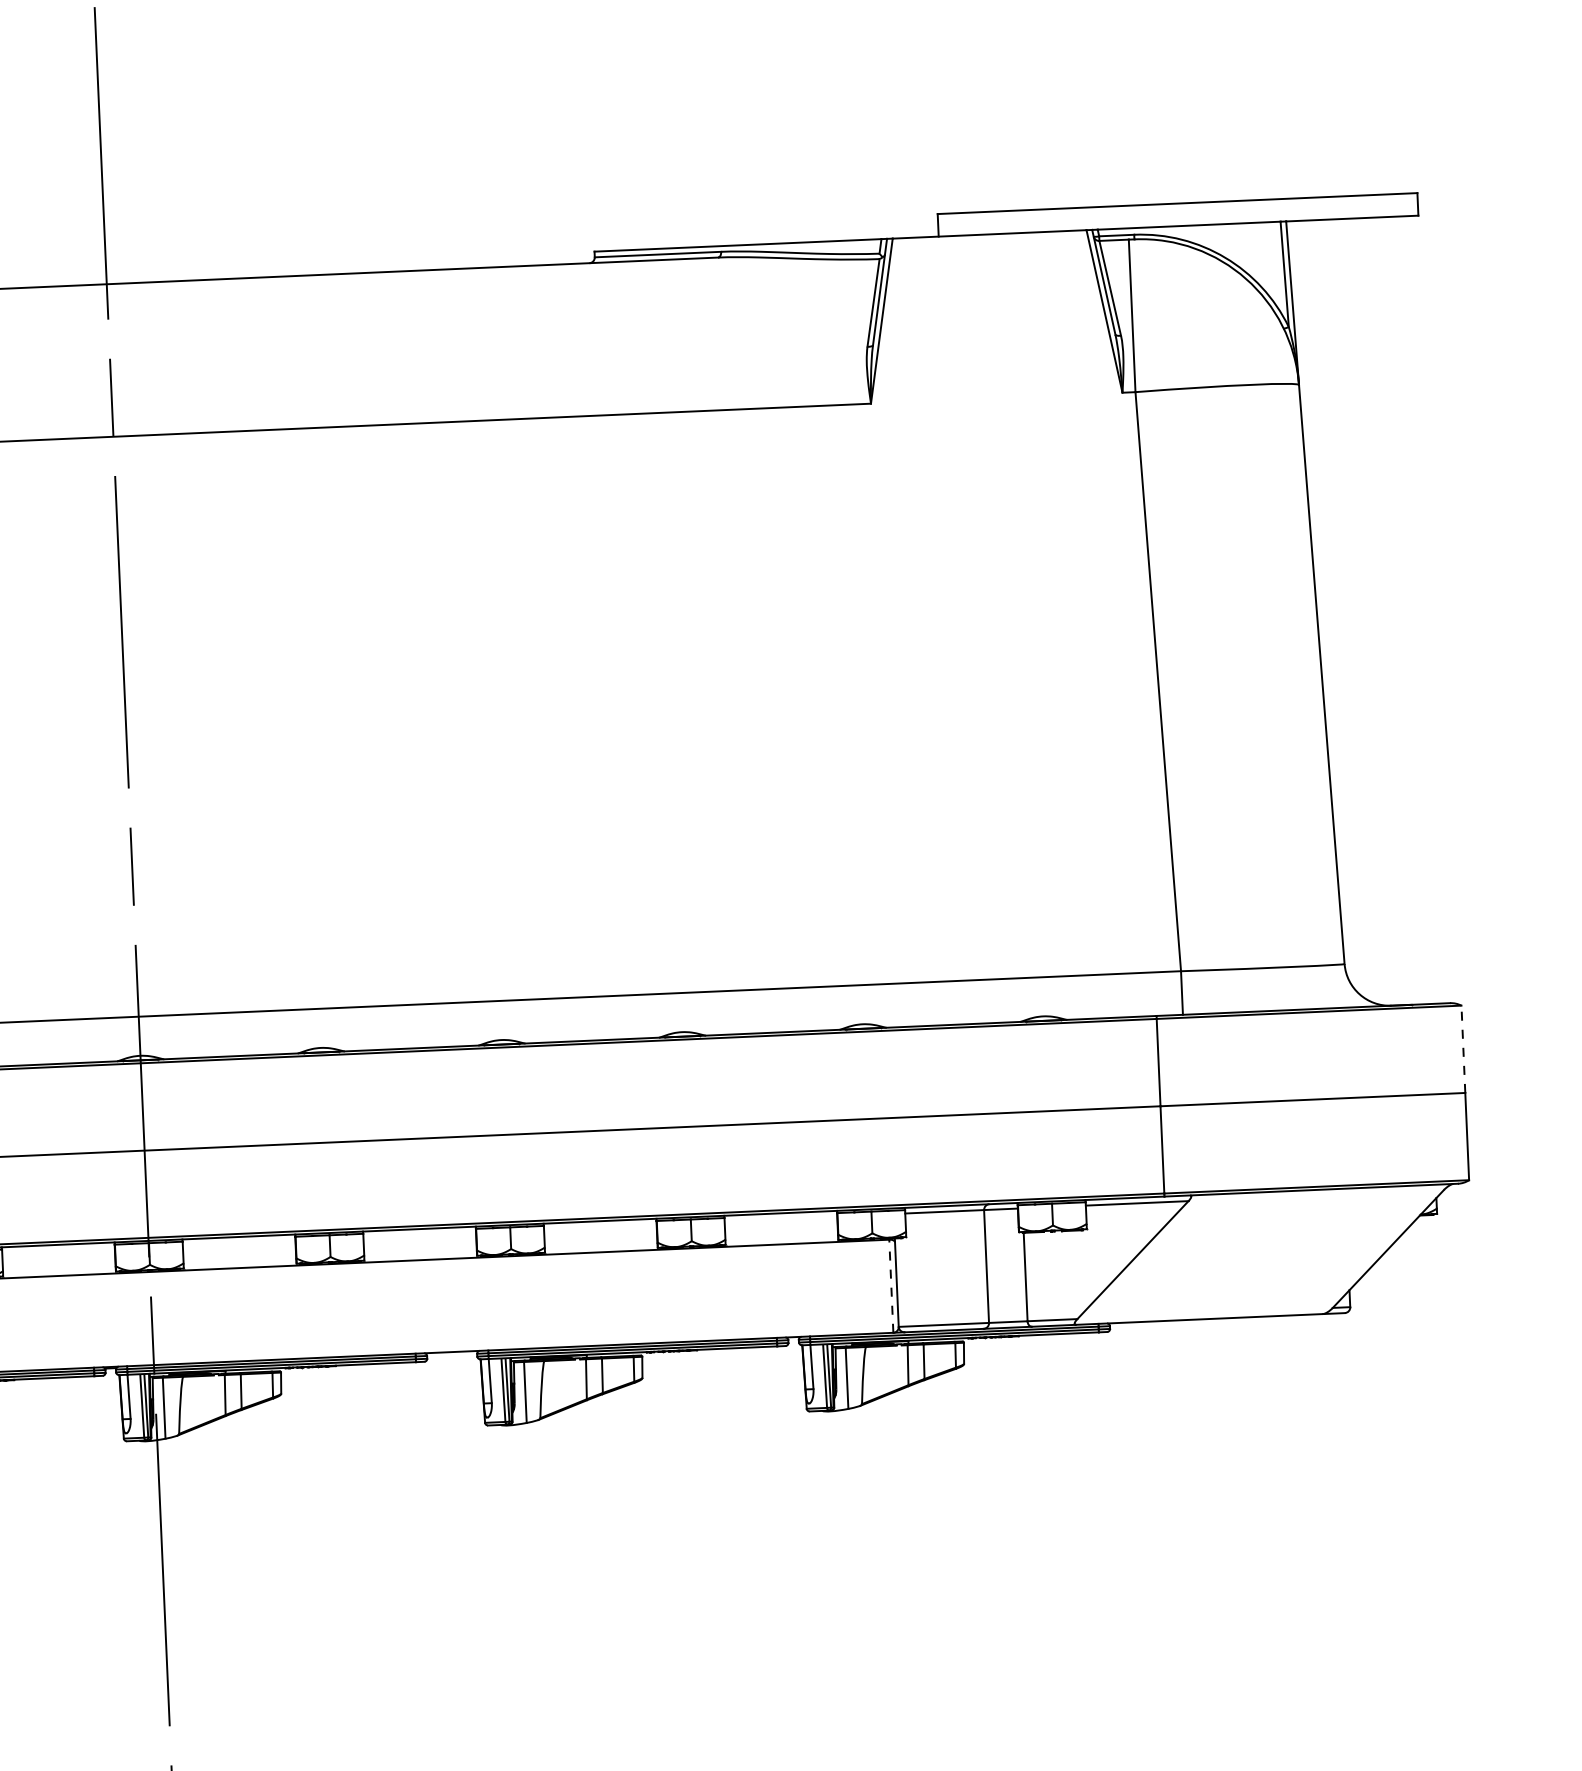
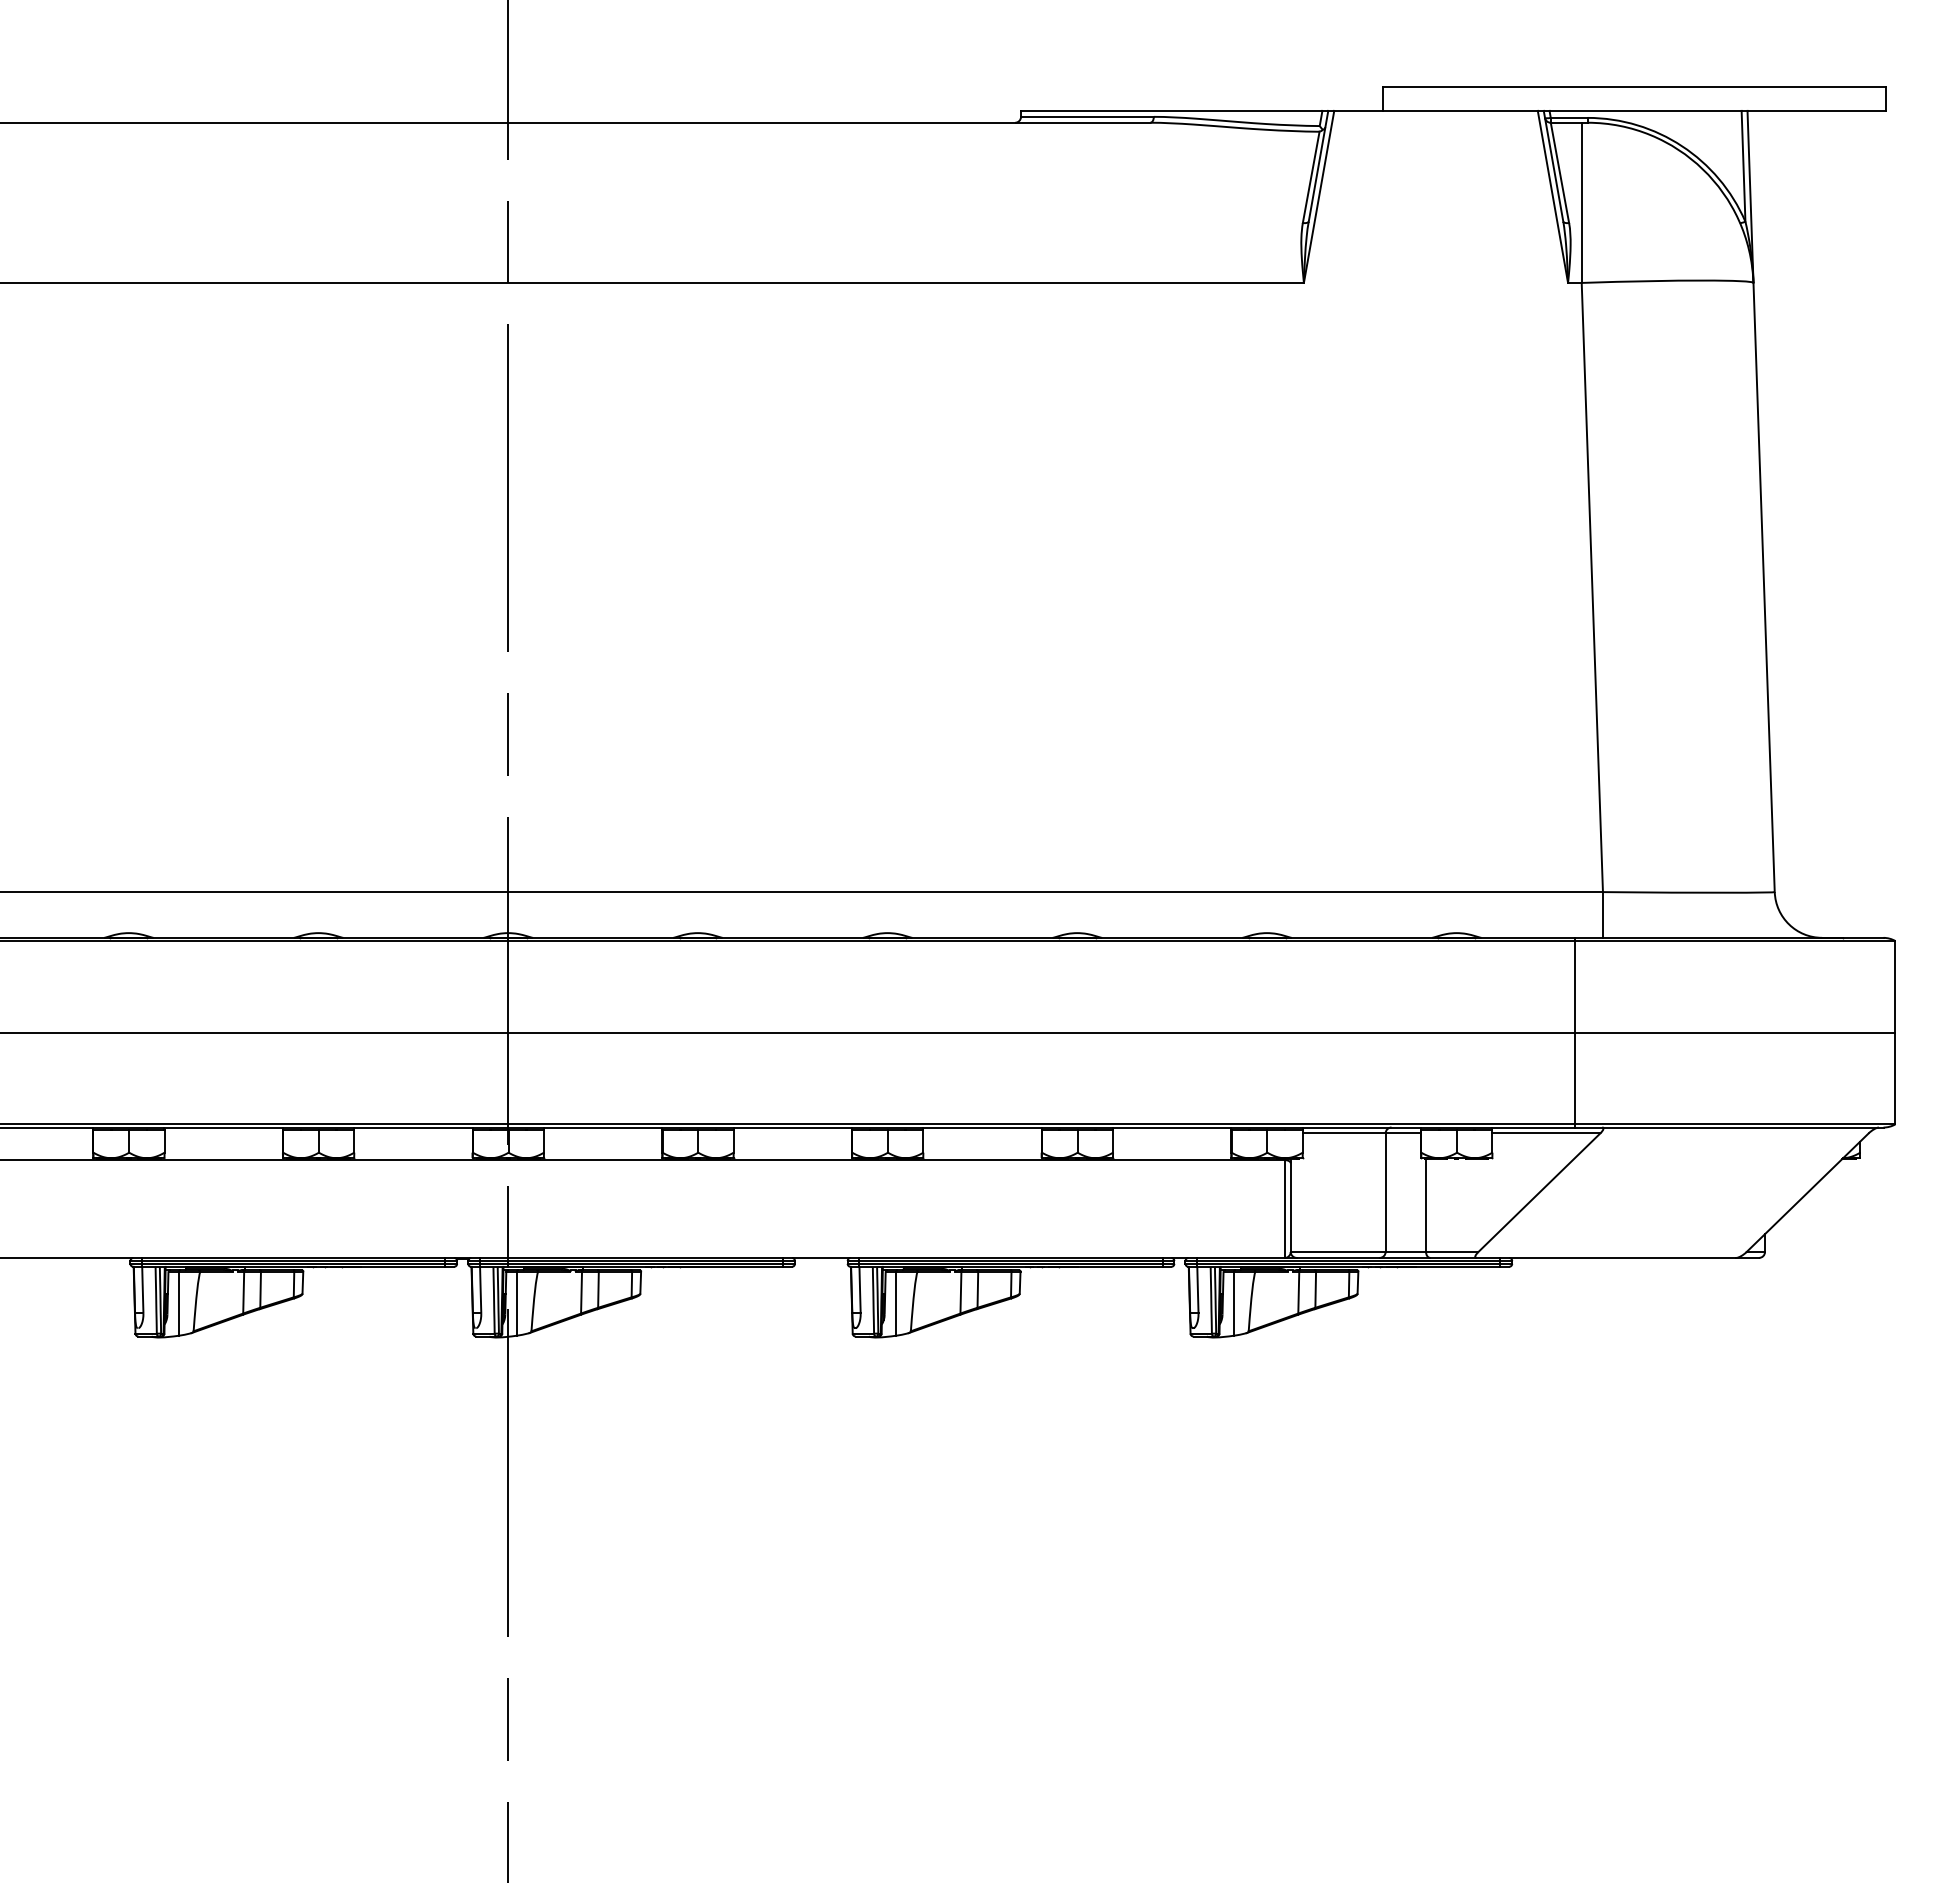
line: (1463, 1048) -> (1895, 986), dashed -> solid
line: (891, 1286) -> (1284, 1209), dashed -> solid

